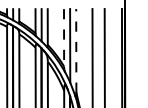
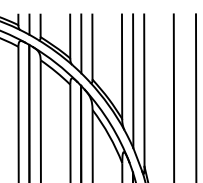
line: (64, 37) -> (122, 66), dashed -> solid
line: (76, 50) -> (144, 89), dashed -> solid

